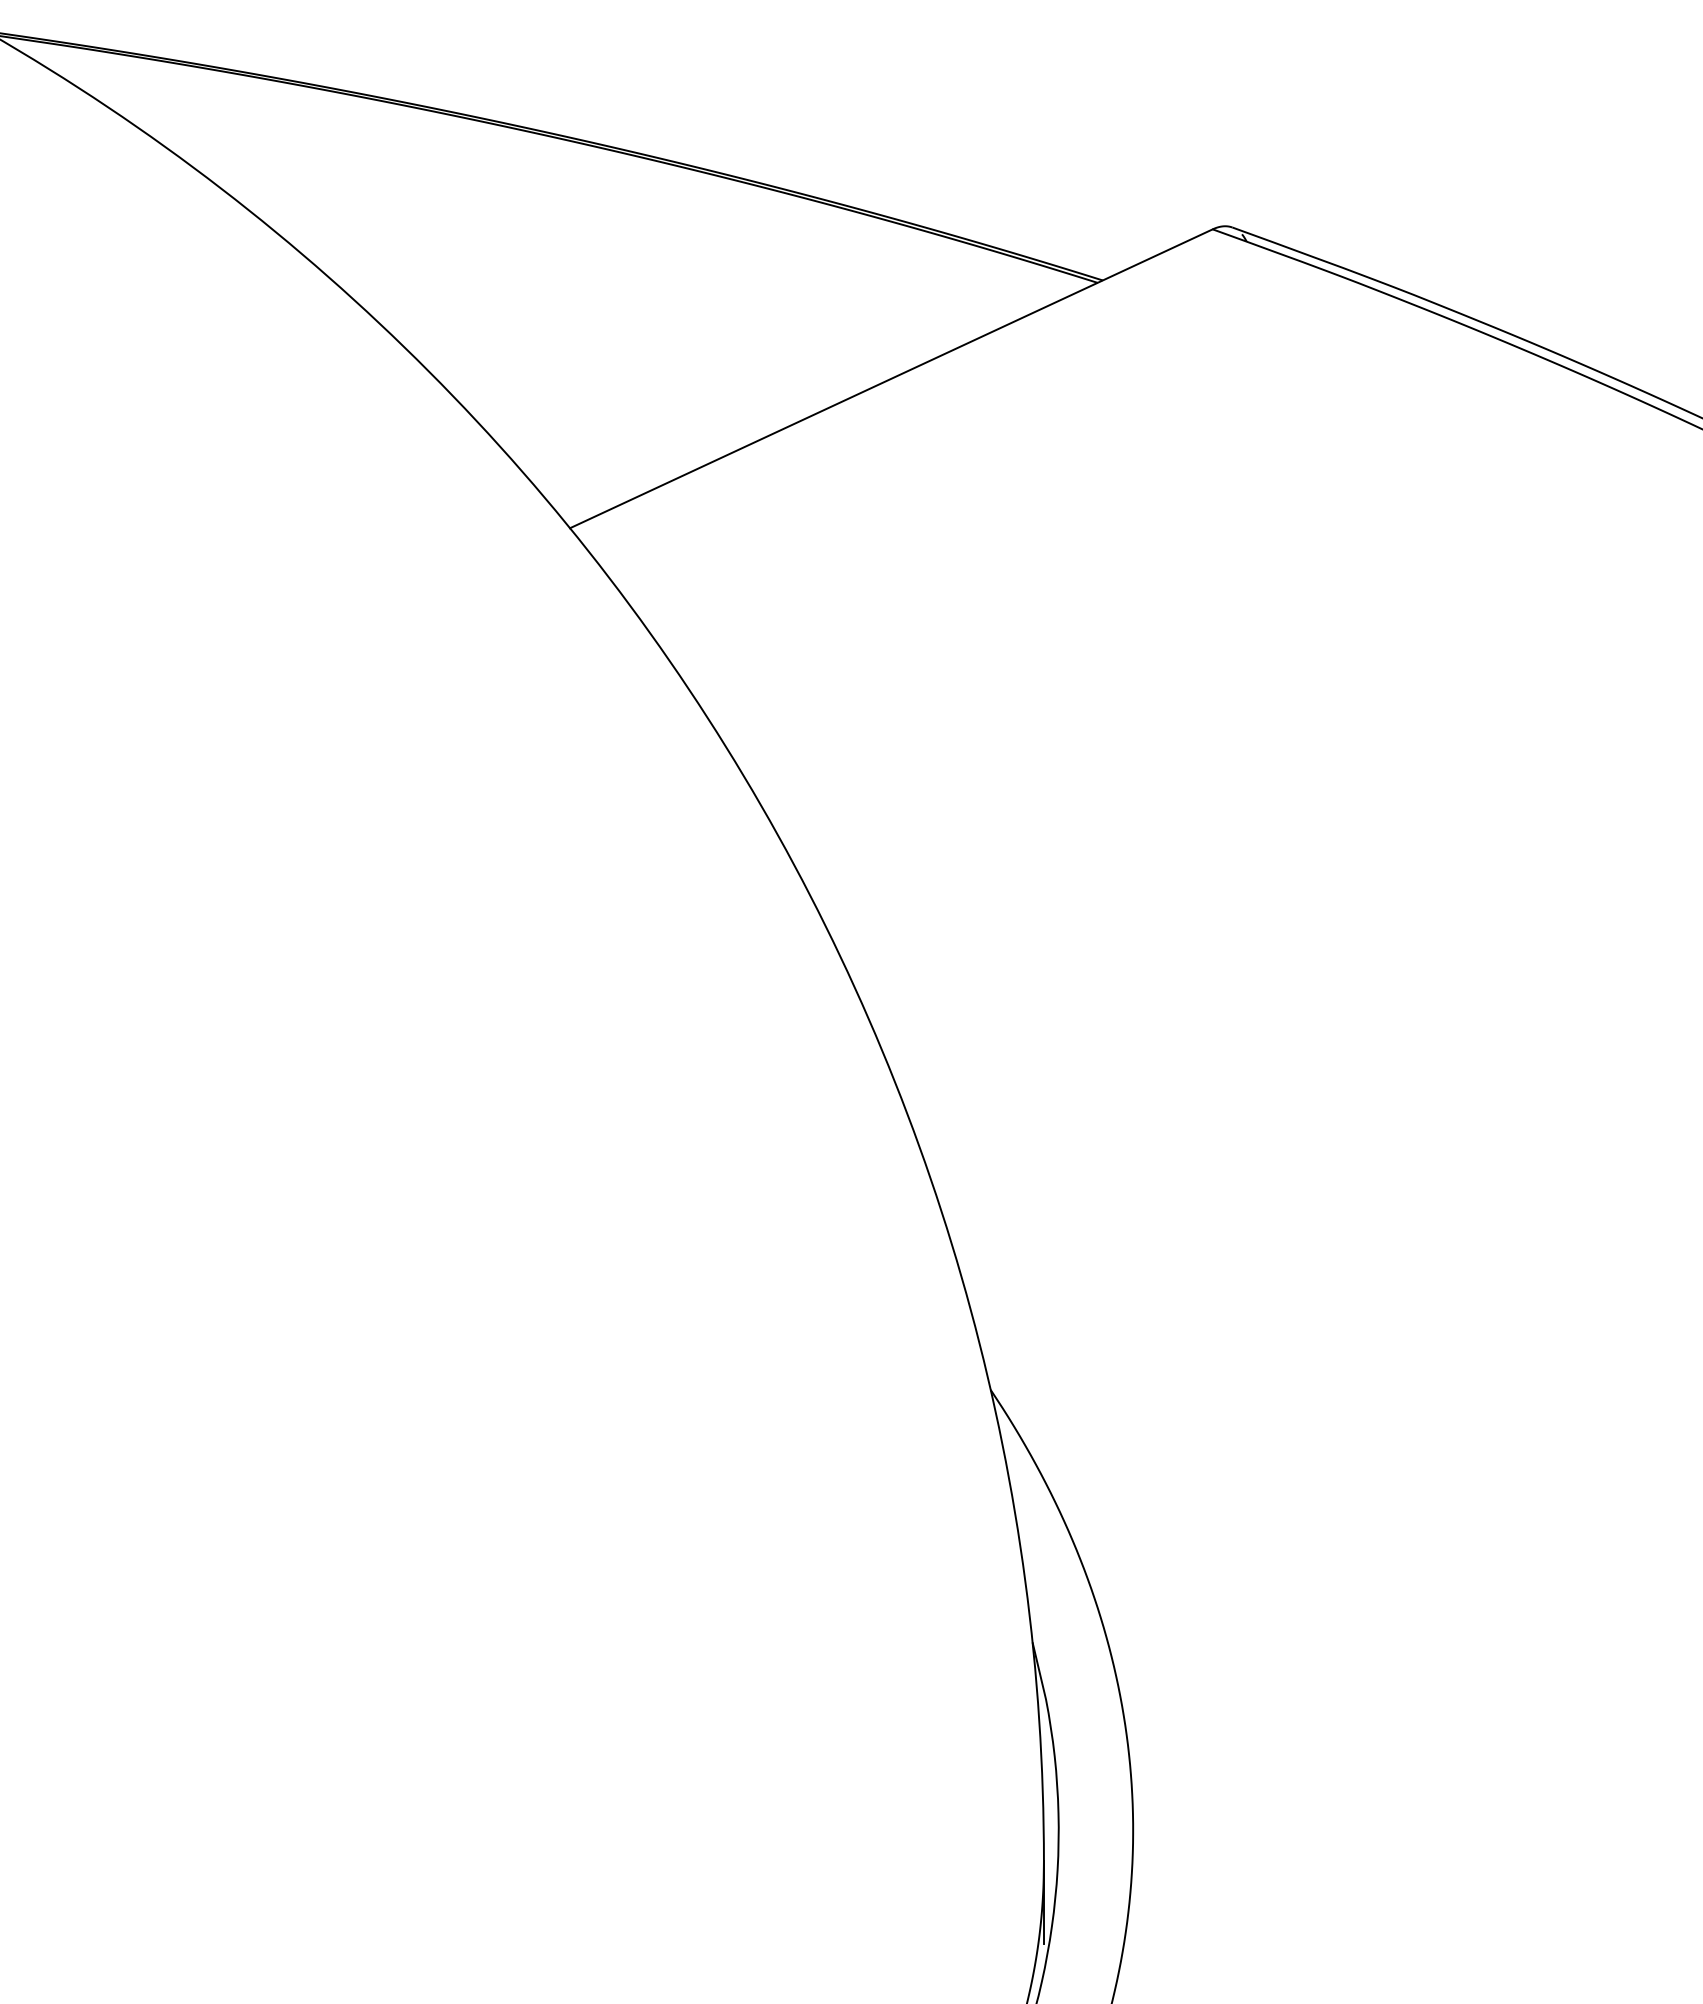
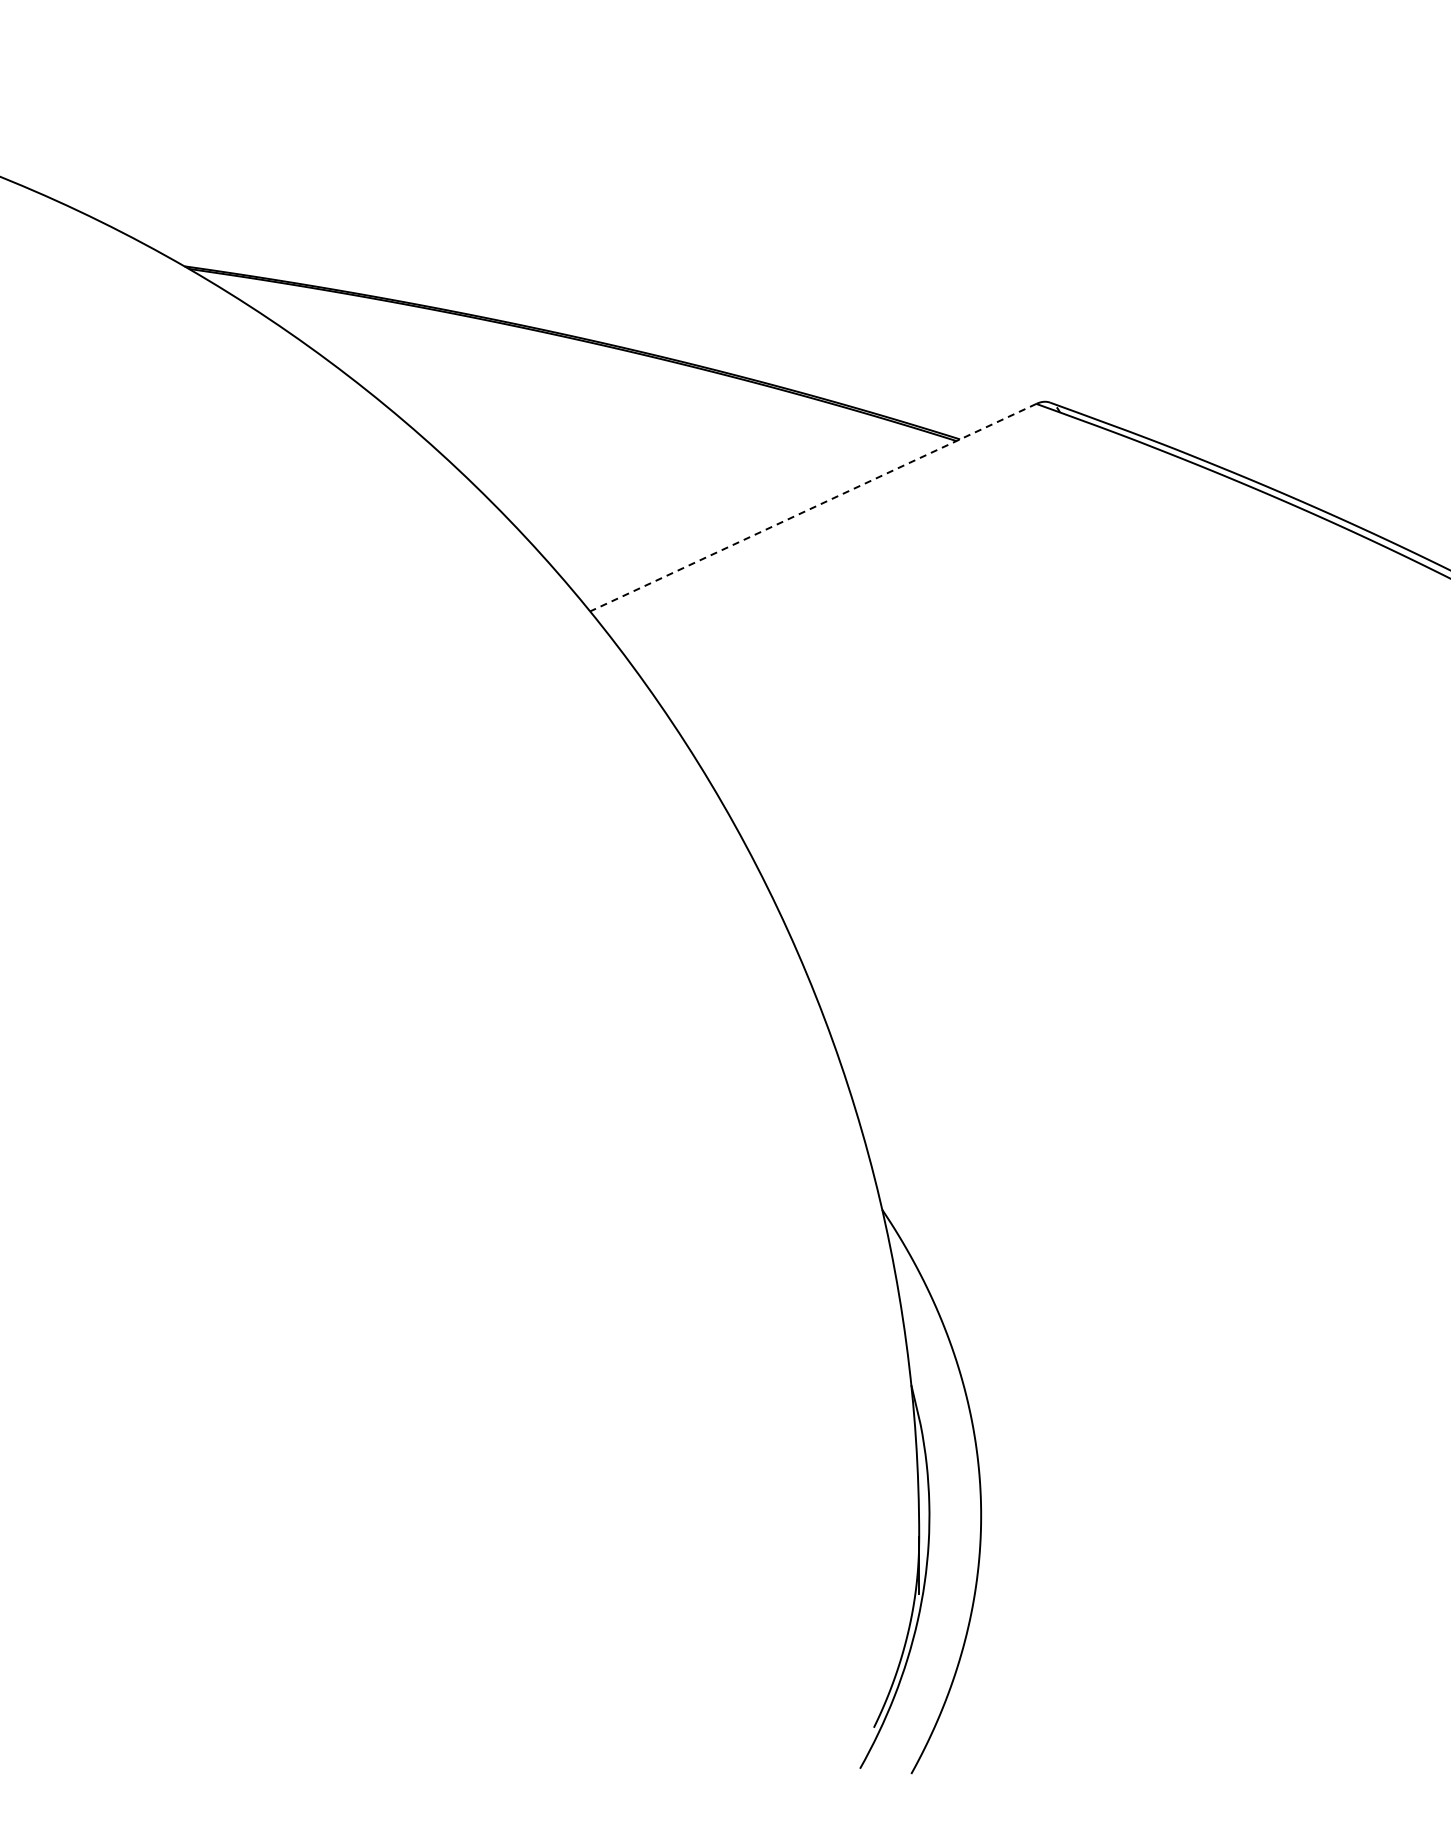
line: (890, 378) -> (812, 507), solid -> dashed

